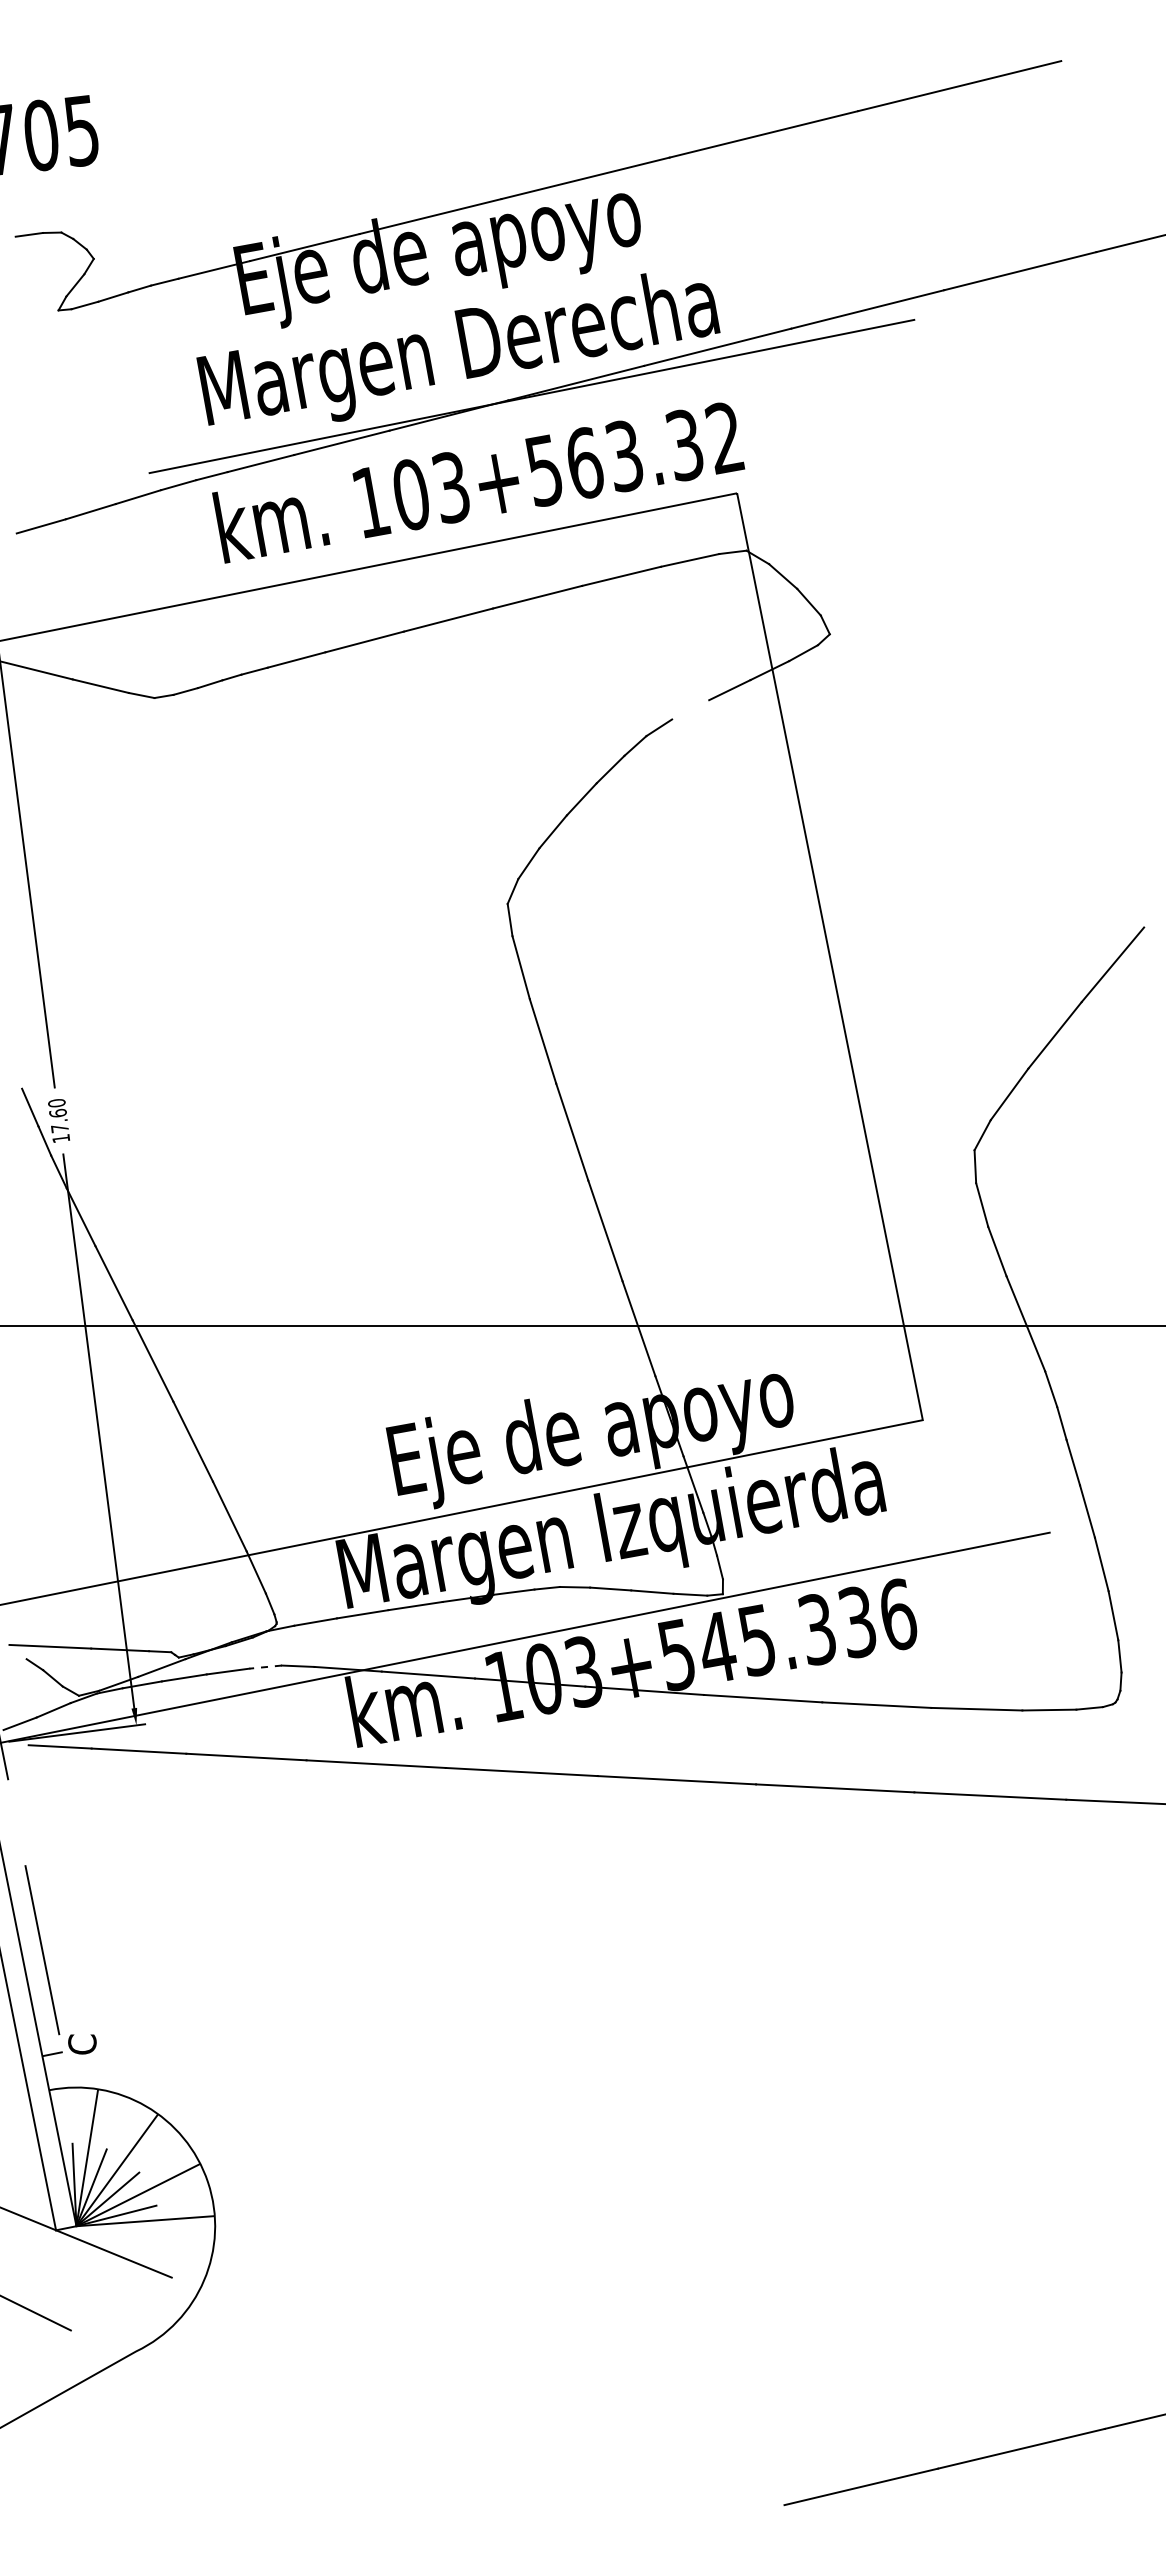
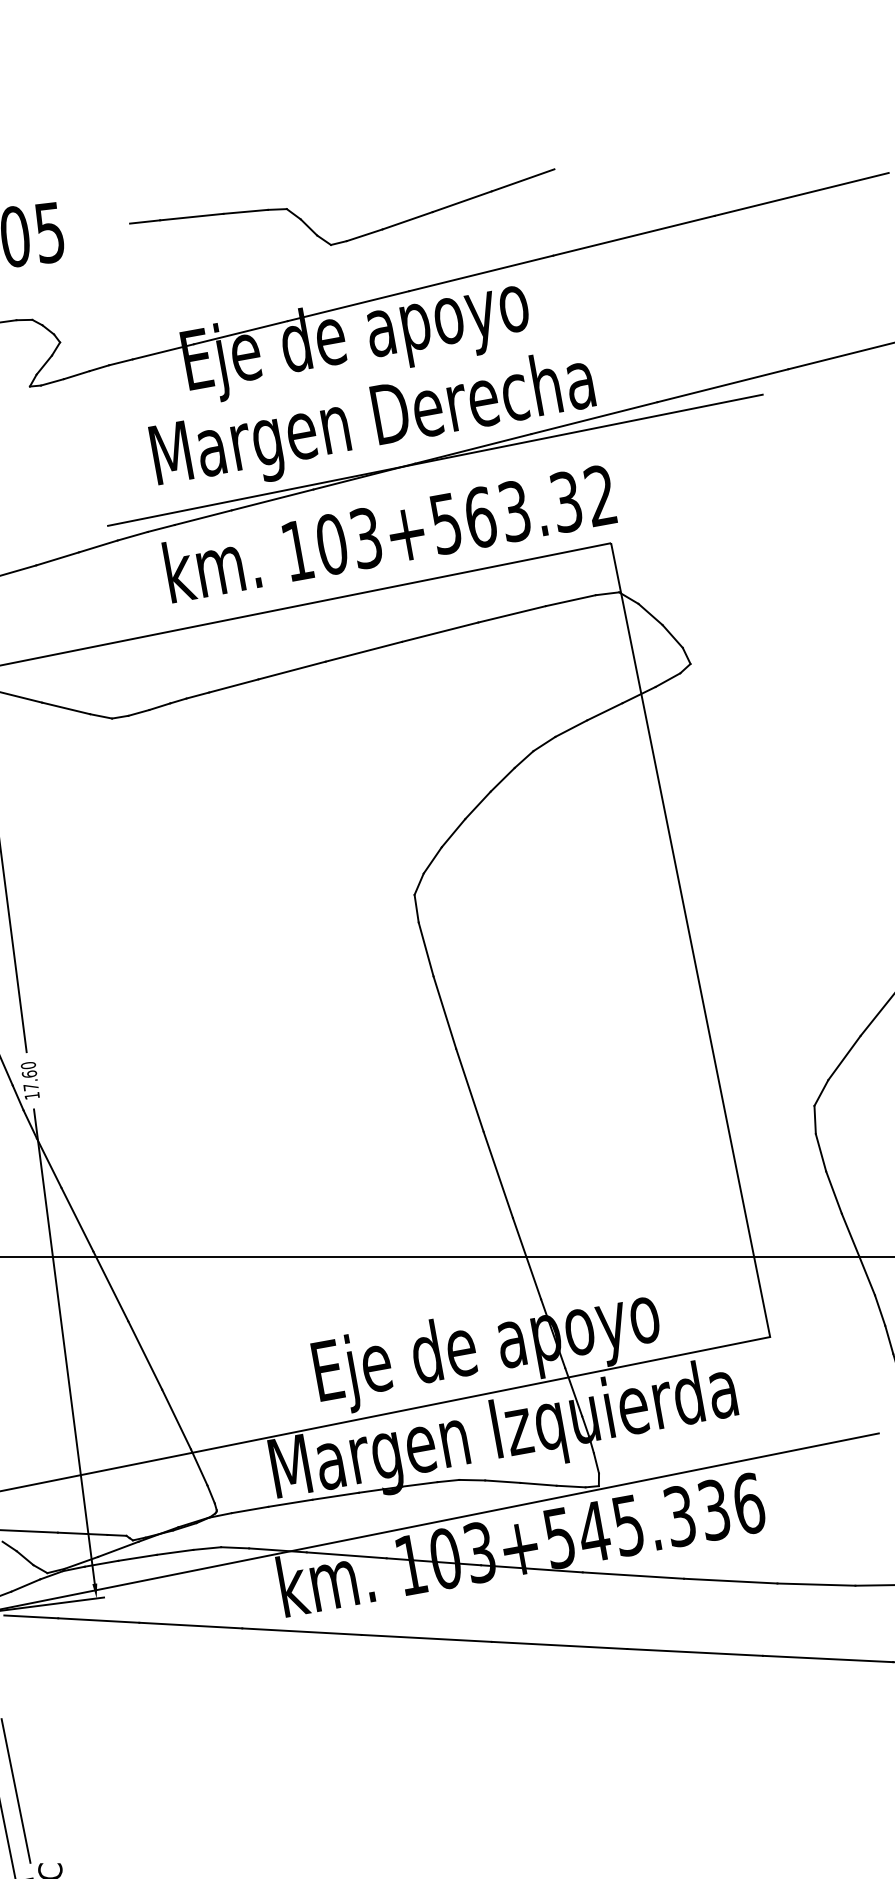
part: (434, 137) -> (351, 238), added
line: (690, 709) -> (571, 728), added
line: (265, 1667) -> (207, 1548), dashed -> solid

